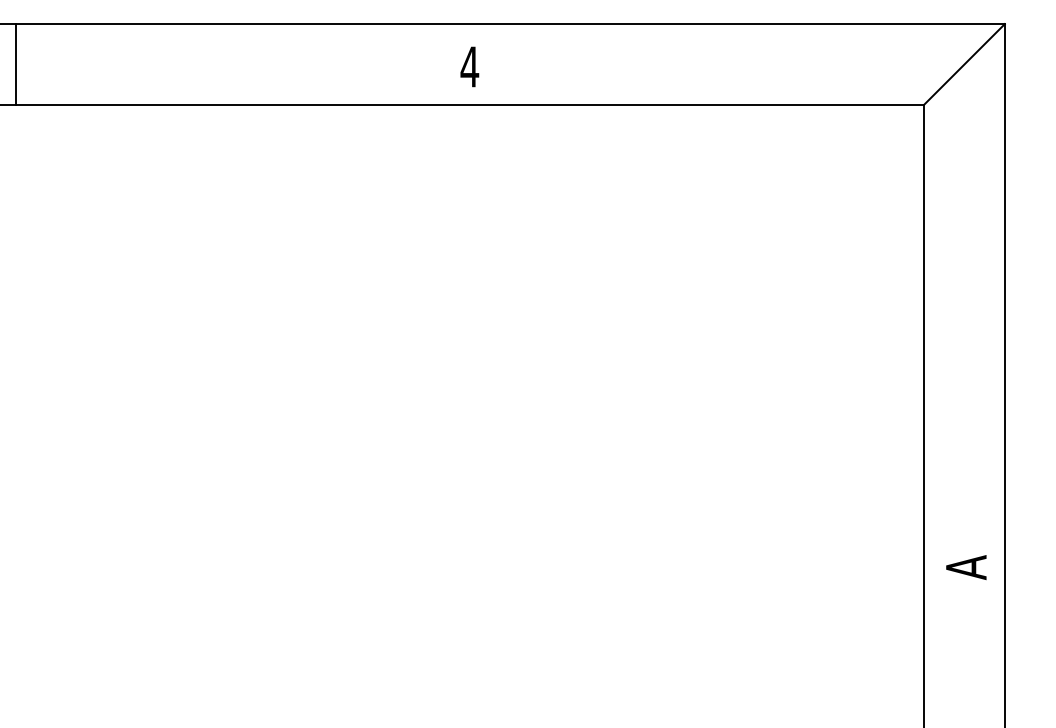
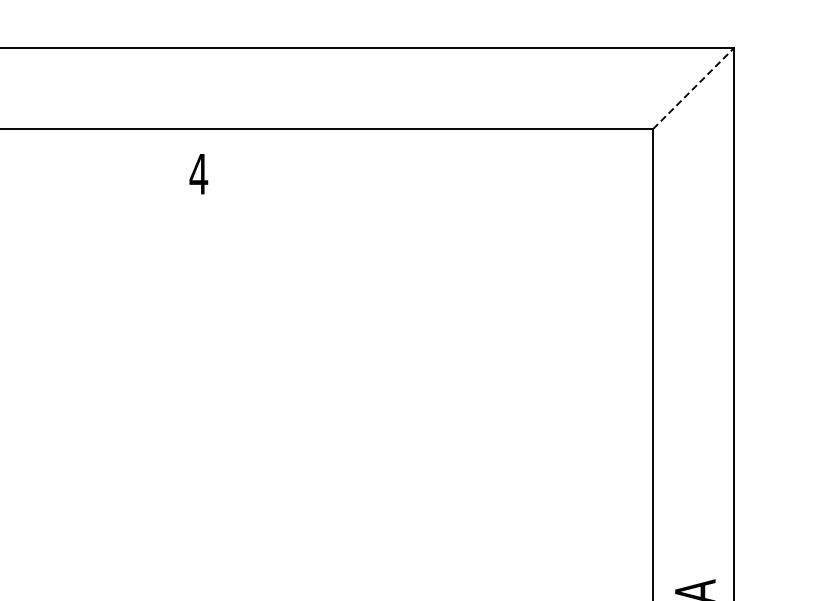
line: (964, 64) -> (693, 88), solid -> dashed
text: (469, 66) -> (198, 173), moved

